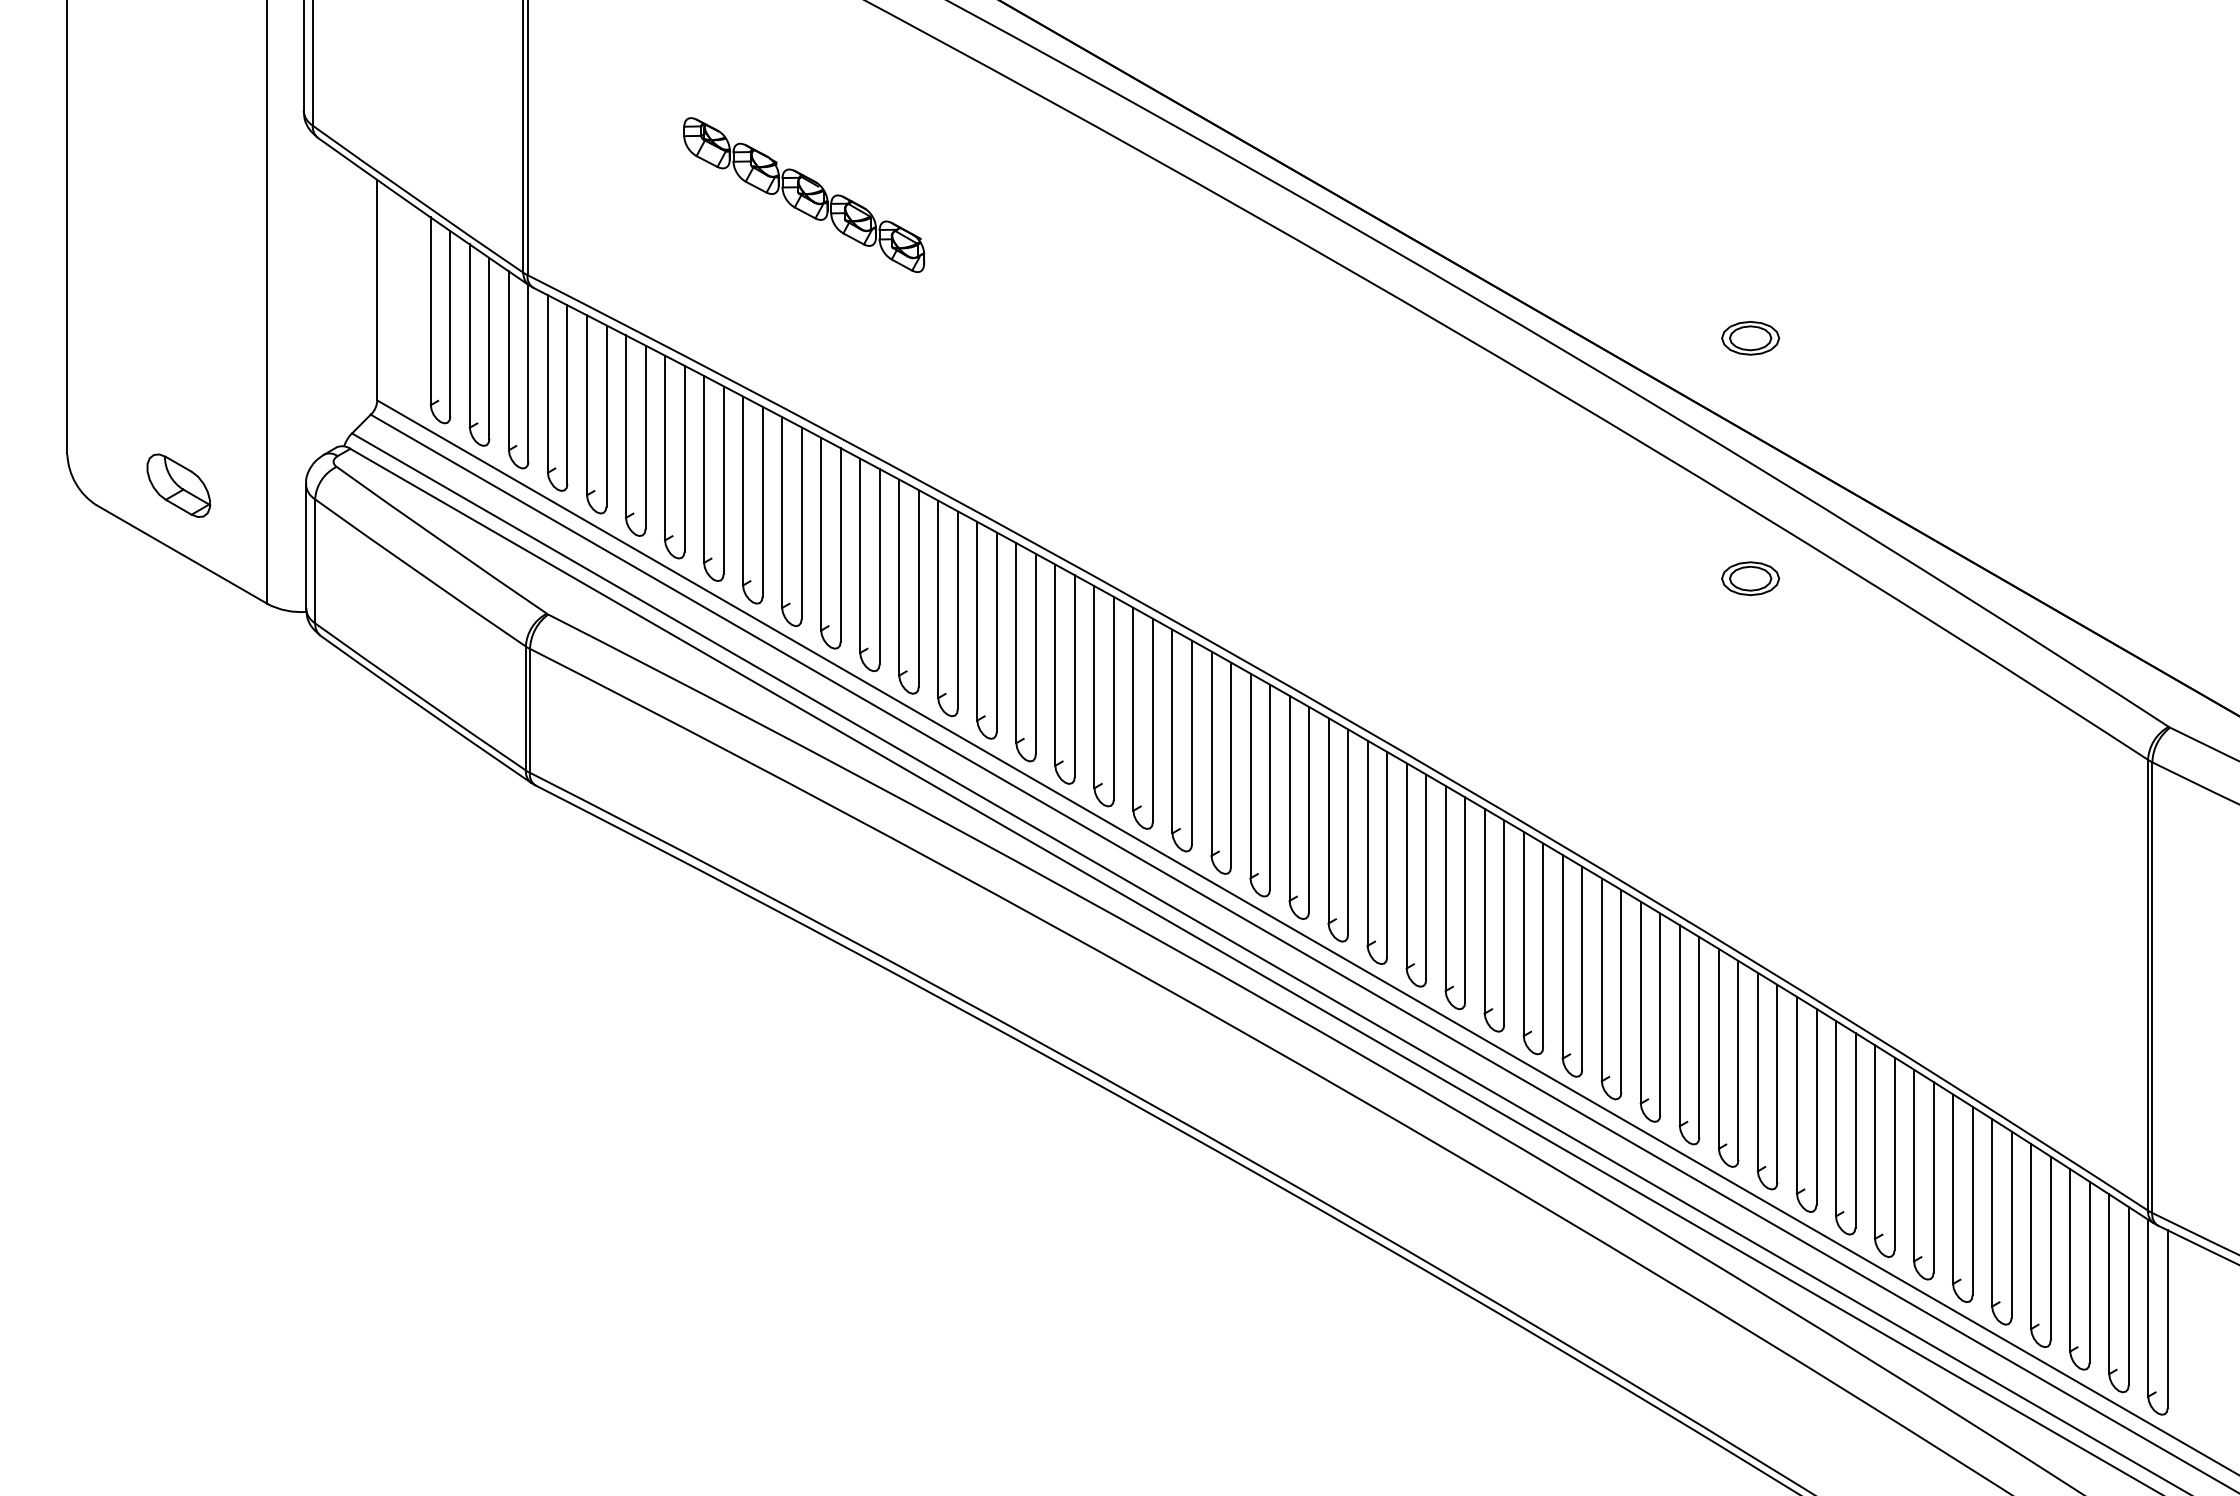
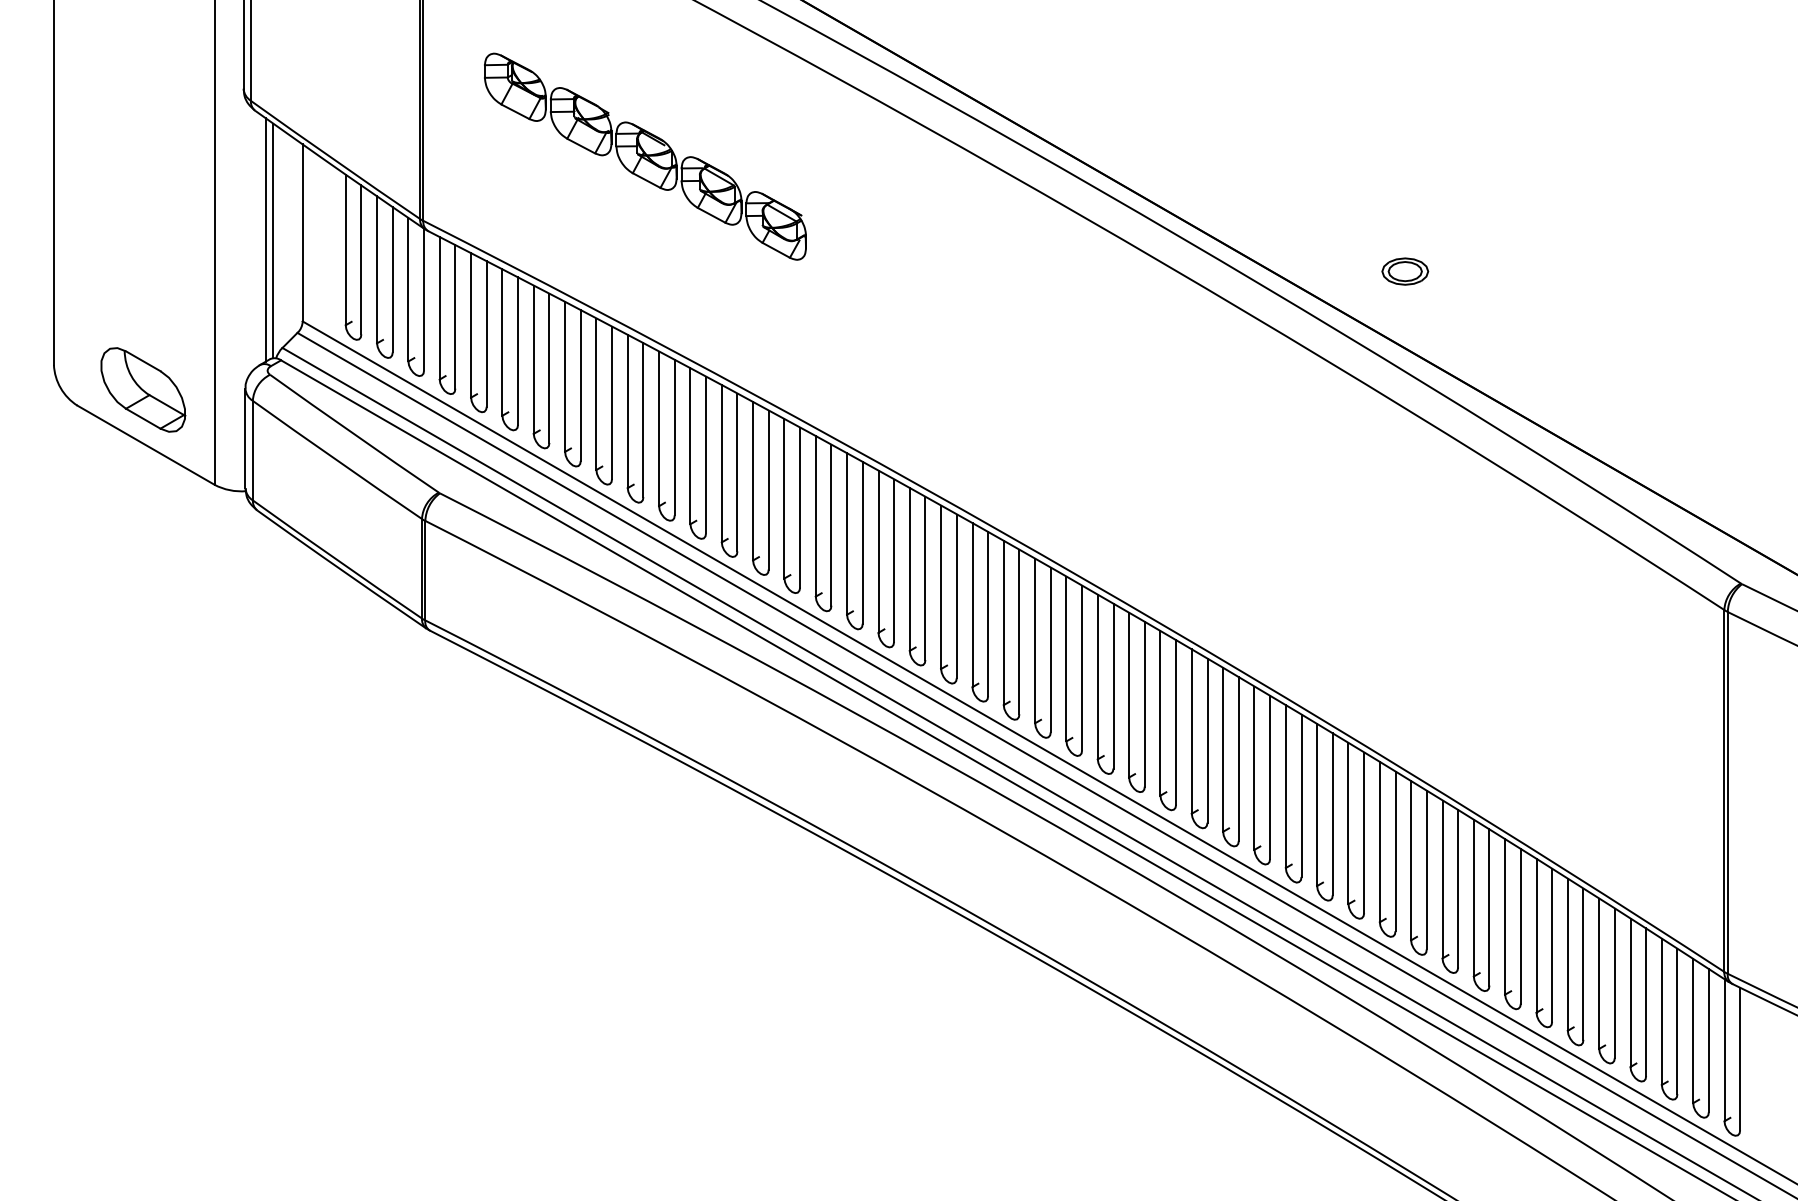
part: (804, 194) -> (645, 156), size x1.67
line: (330, 298) -> (265, 239), added
line: (340, 299) -> (273, 240), added
part: (178, 485) -> (143, 389), size x1.67
part: (1750, 578) -> (1405, 464), removed

